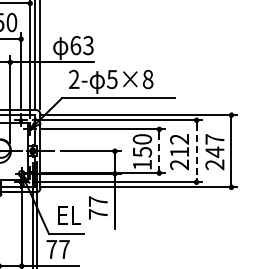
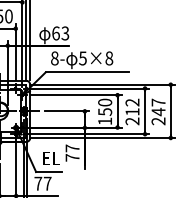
text: (74, 79) -> (55, 58), 2- -> 8-
line: (159, 151) -> (117, 111), dashed -> solid
line: (196, 151) -> (144, 111), dashed -> solid

